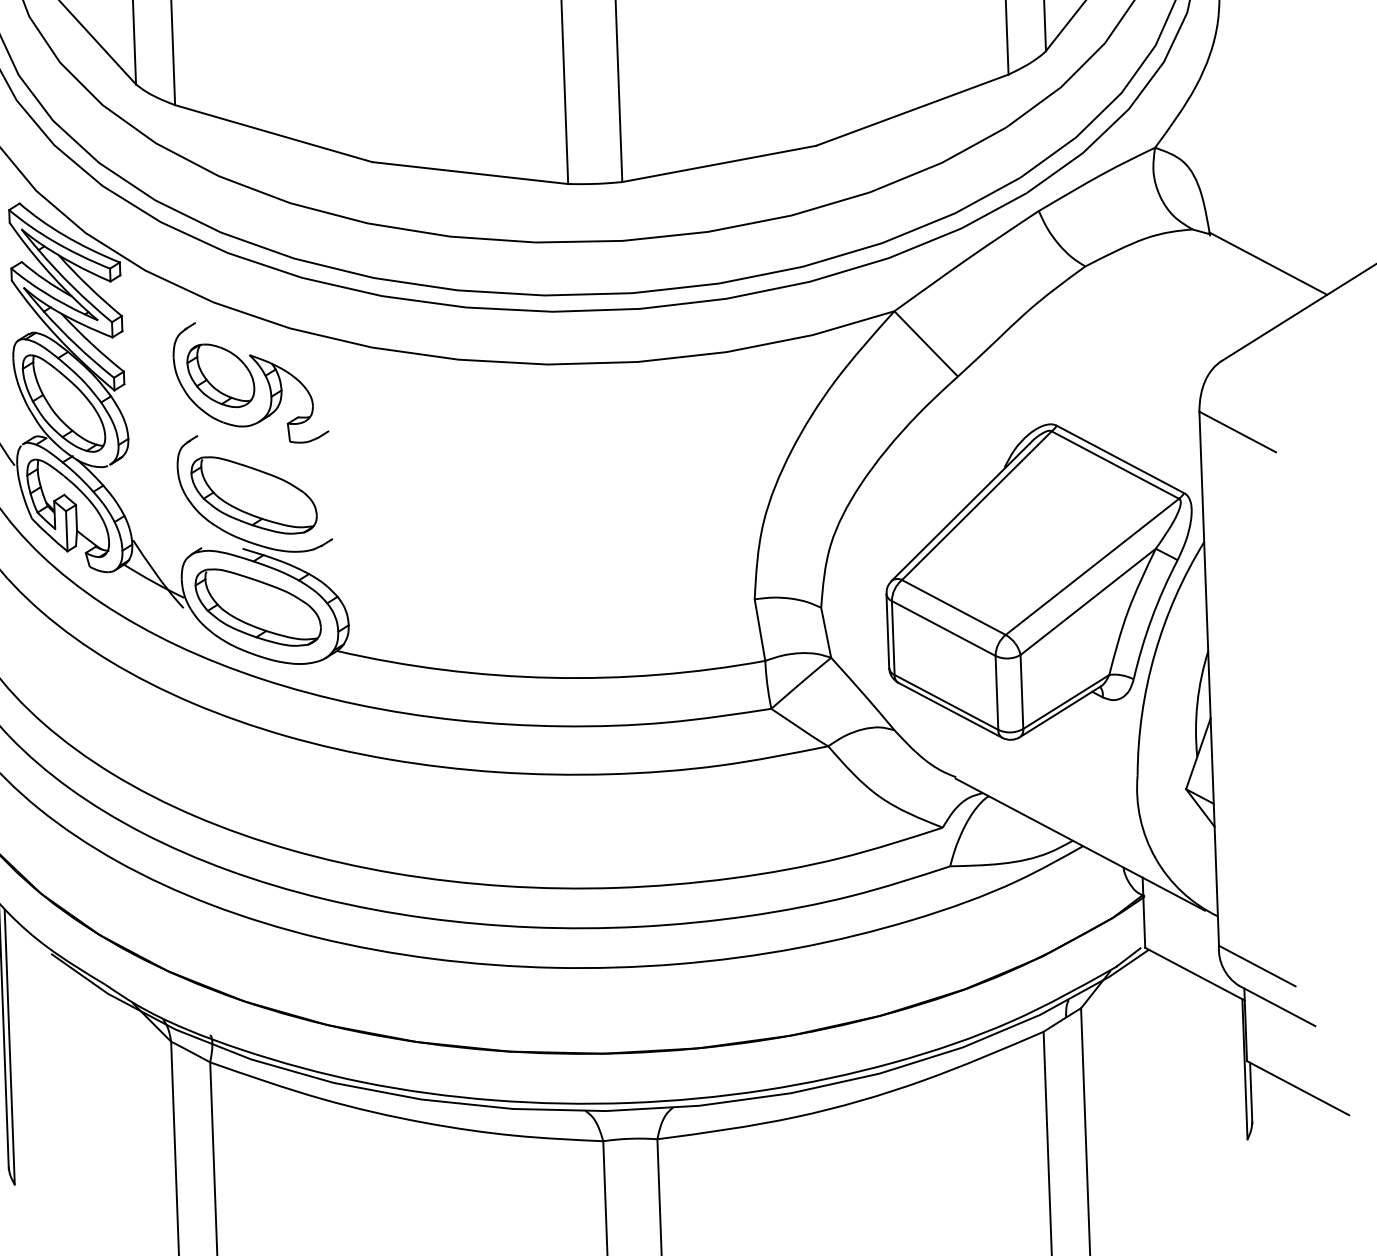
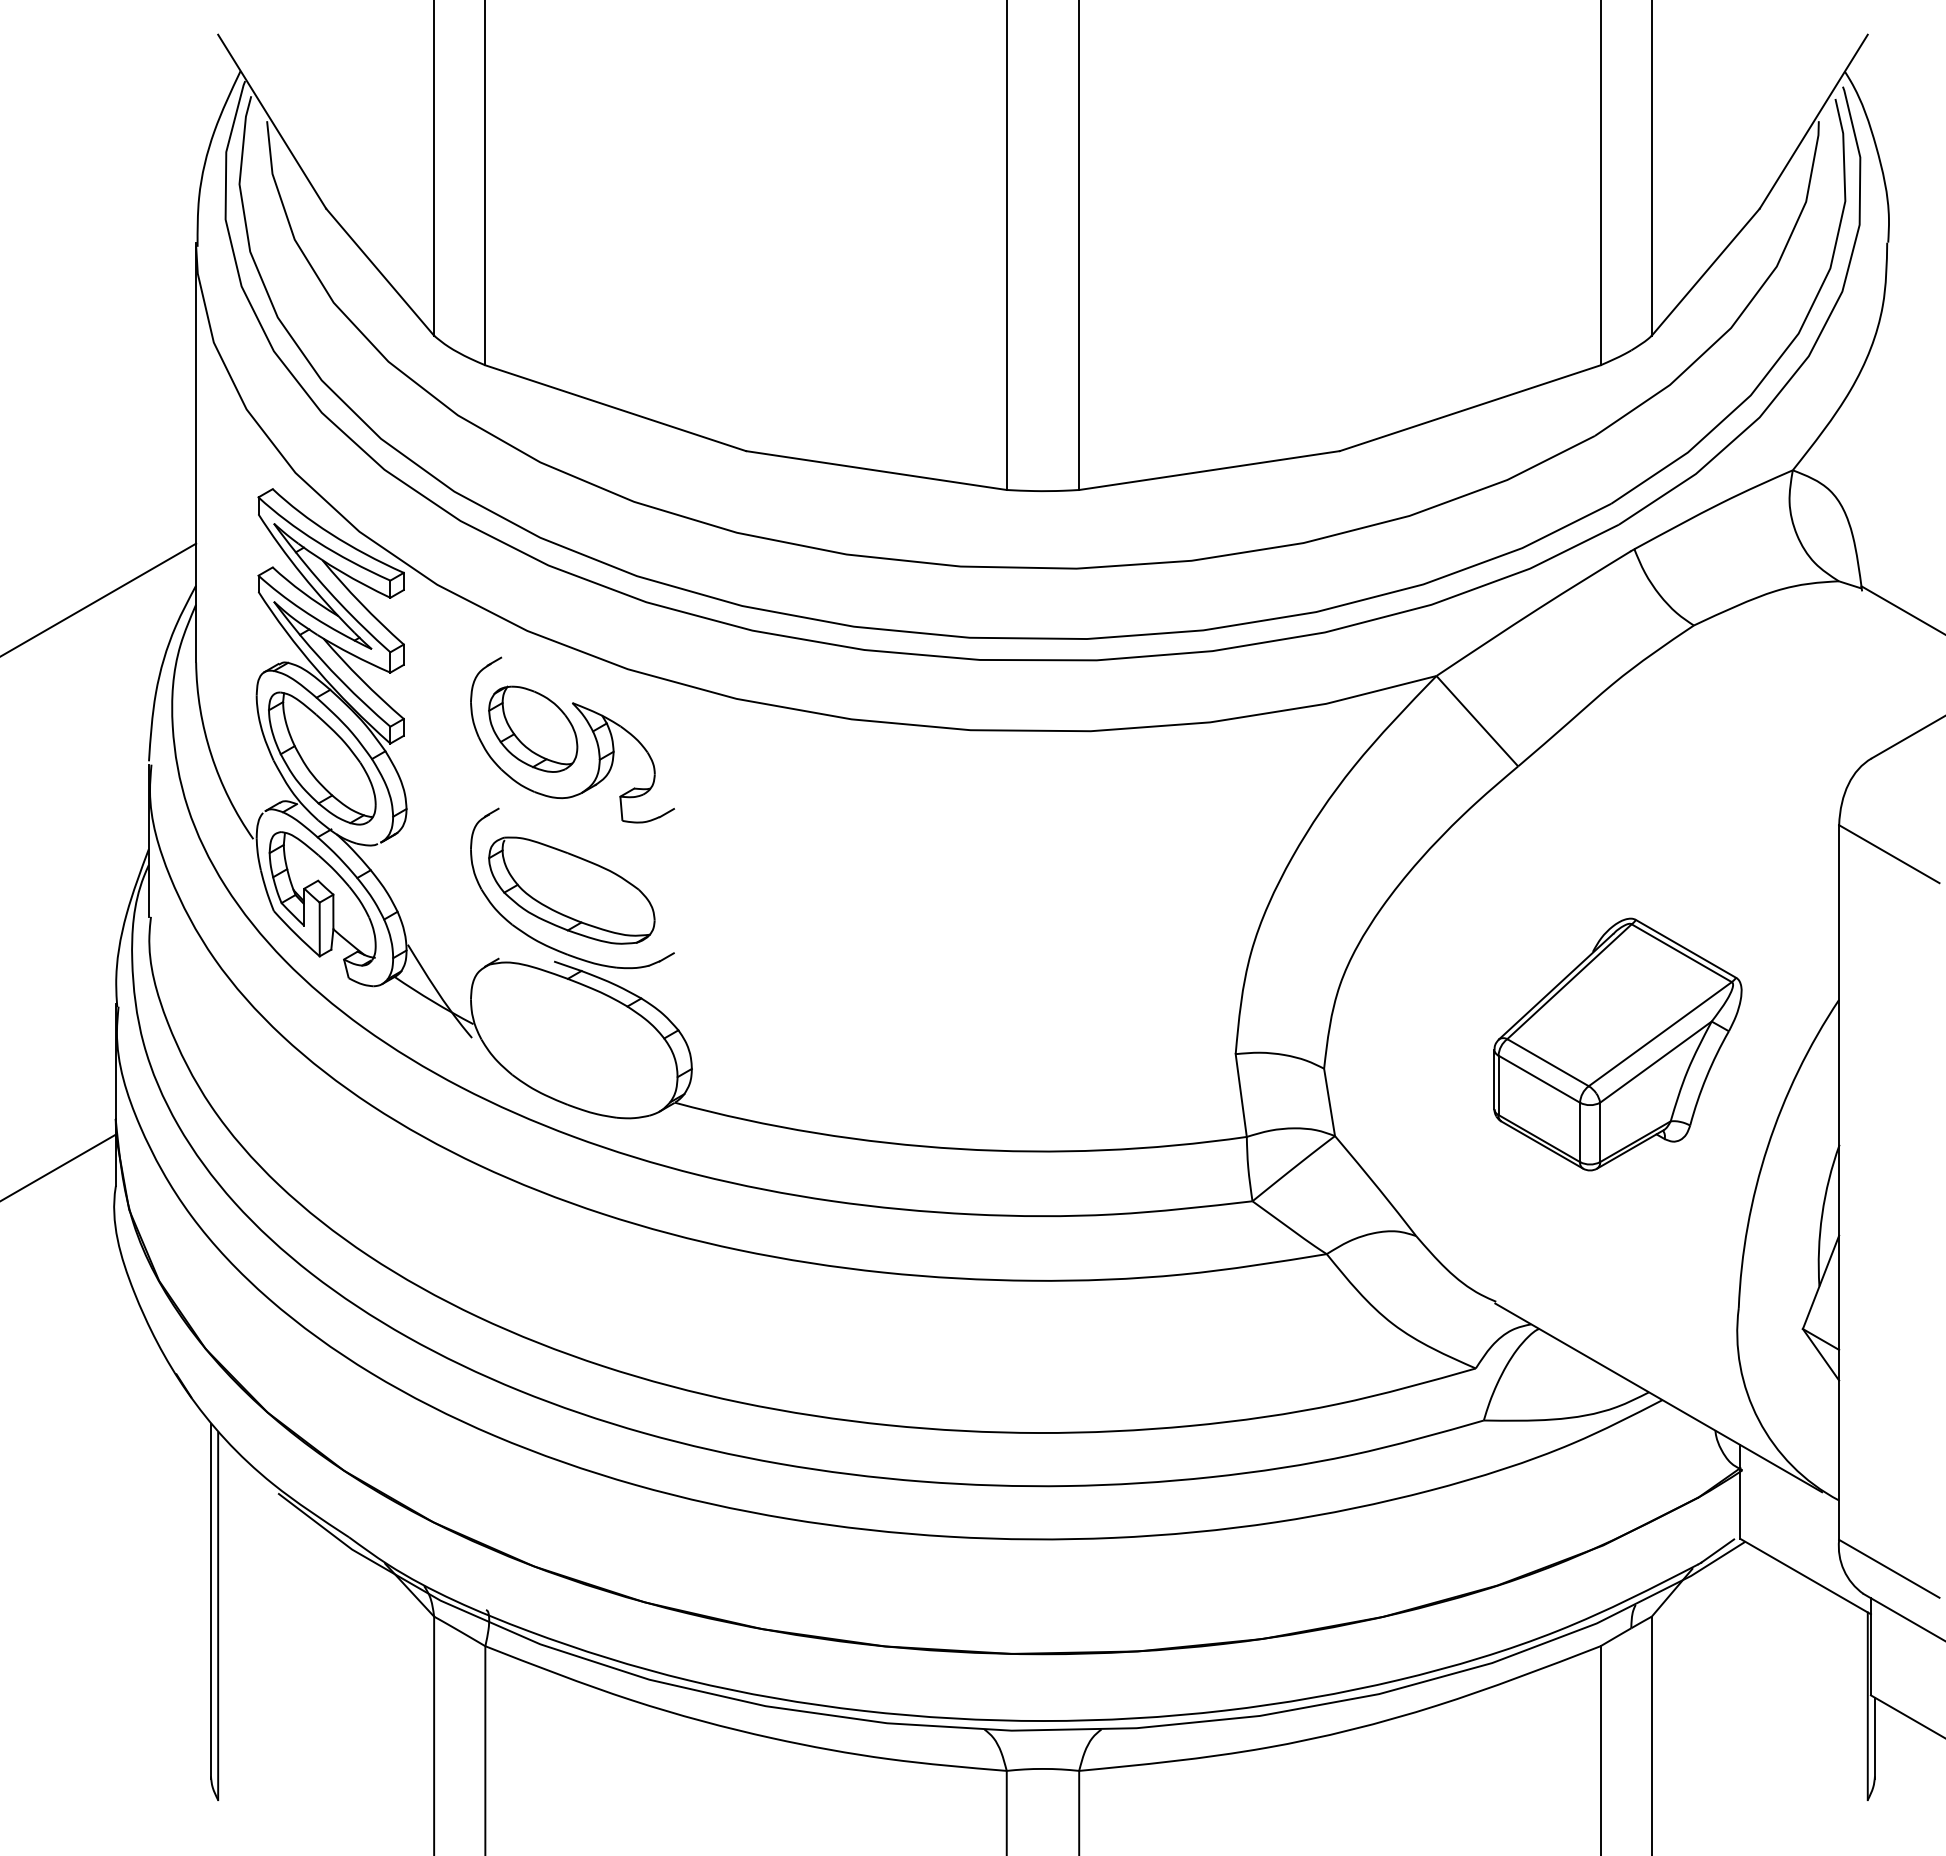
part: (1039, 581) -> (1617, 1044), size x0.6
part: (258, 607) -> (571, 1040), removed

